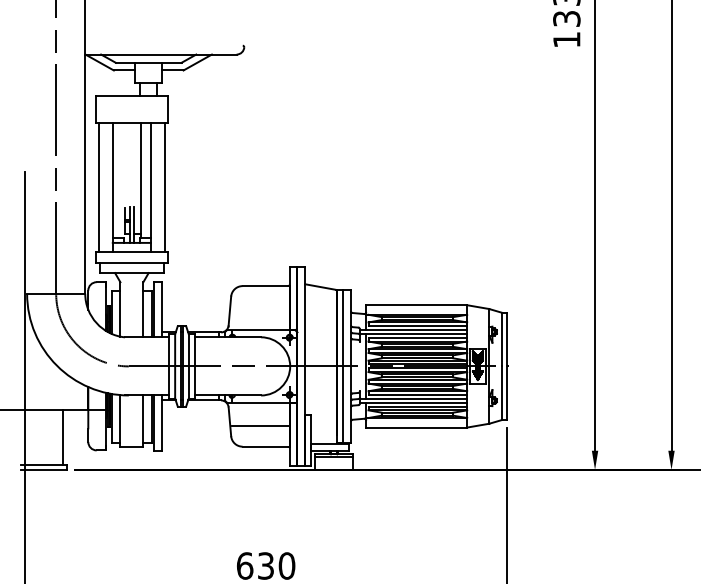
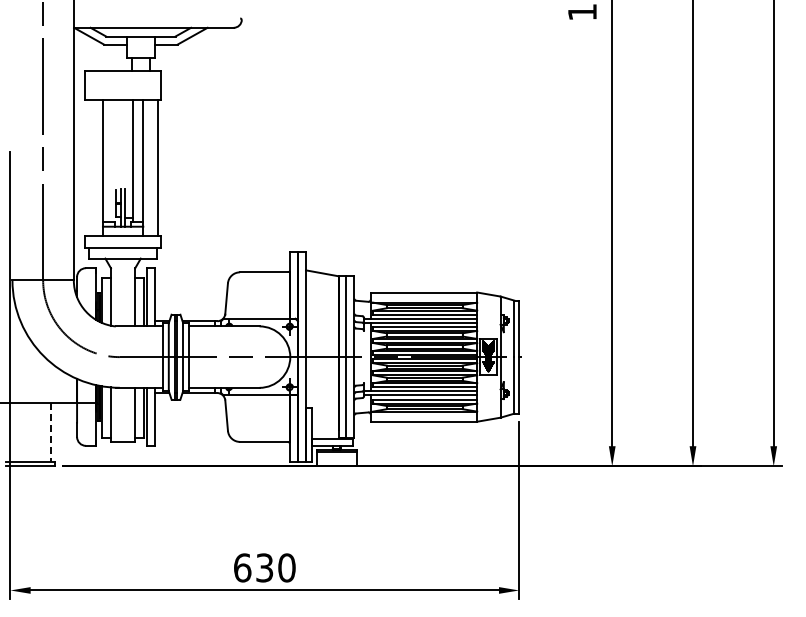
line: (99, 187) -> (88, 168), removed
line: (261, 426) -> (259, 420), removed
line: (63, 437) -> (50, 432), solid -> dashed

